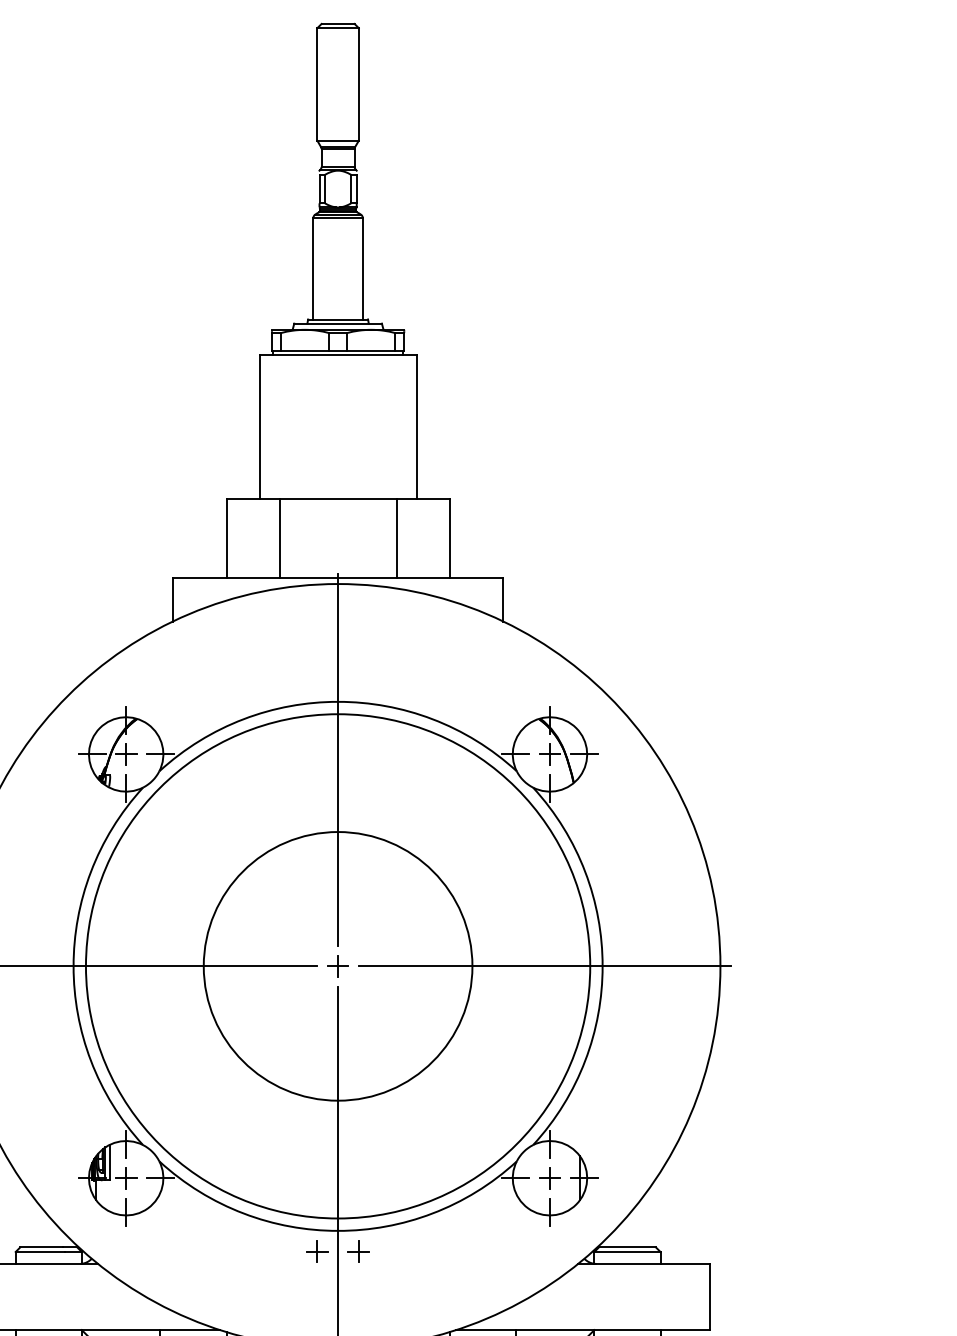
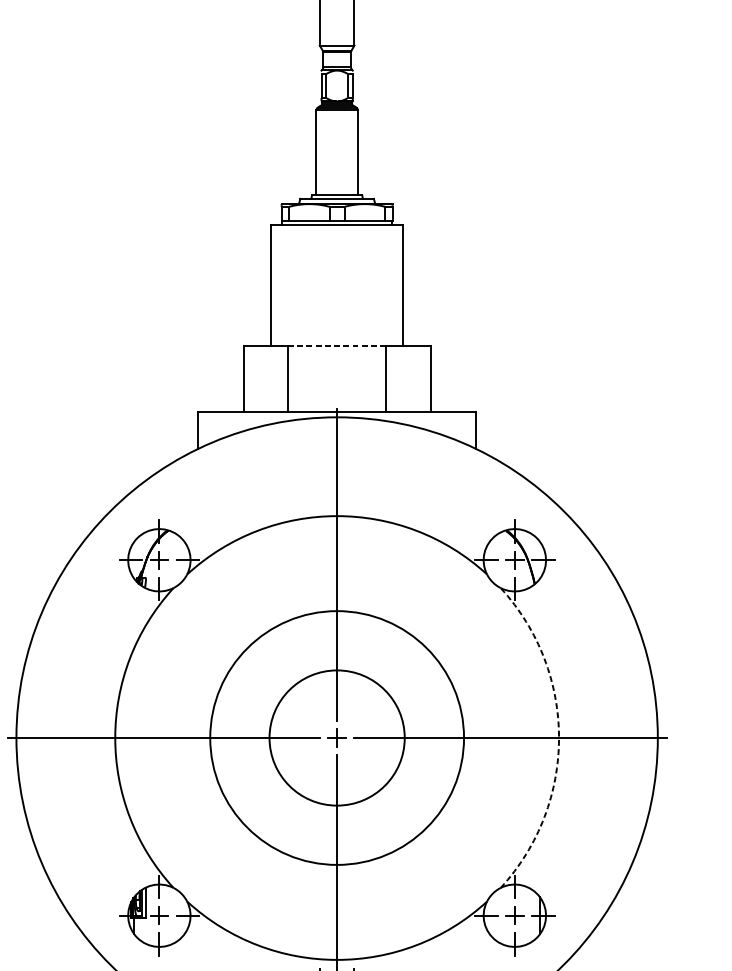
line: (337, 499) -> (336, 346), solid -> dashed
circle: (337, 966) -> (336, 738), size x0.6
circle: (337, 966) -> (336, 738), size x0.6
arc: (602, 966) -> (558, 738), solid -> dashed

